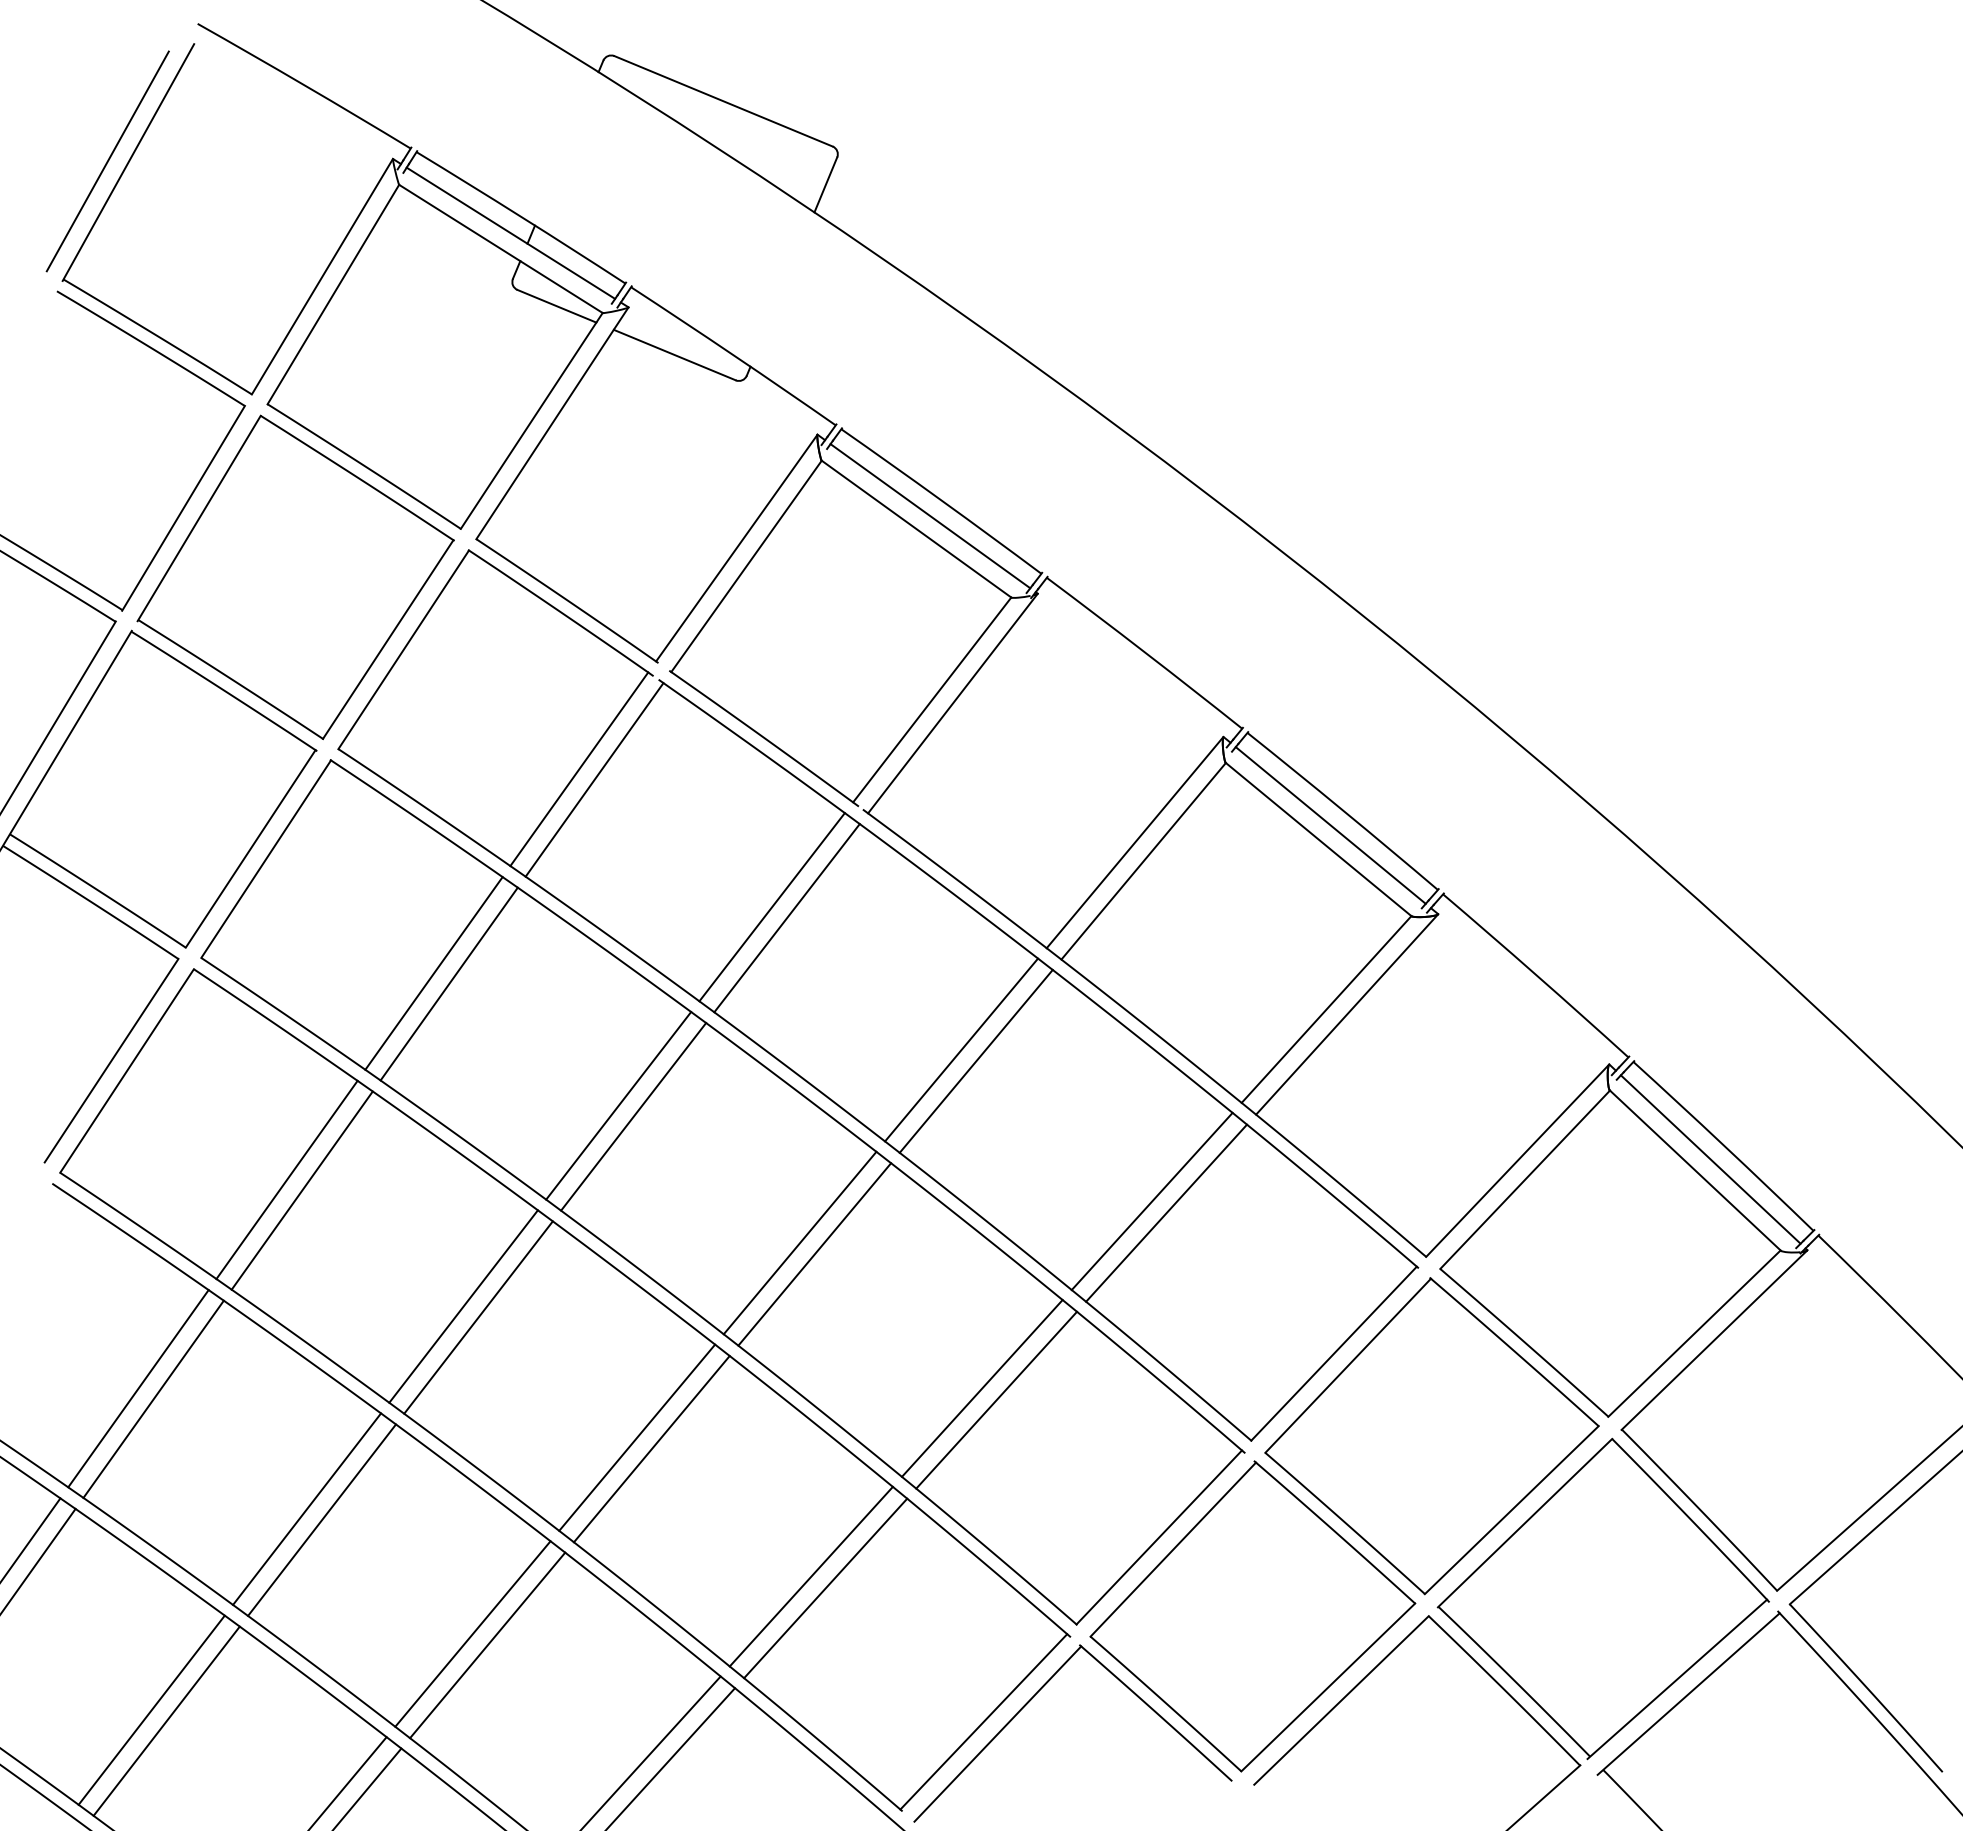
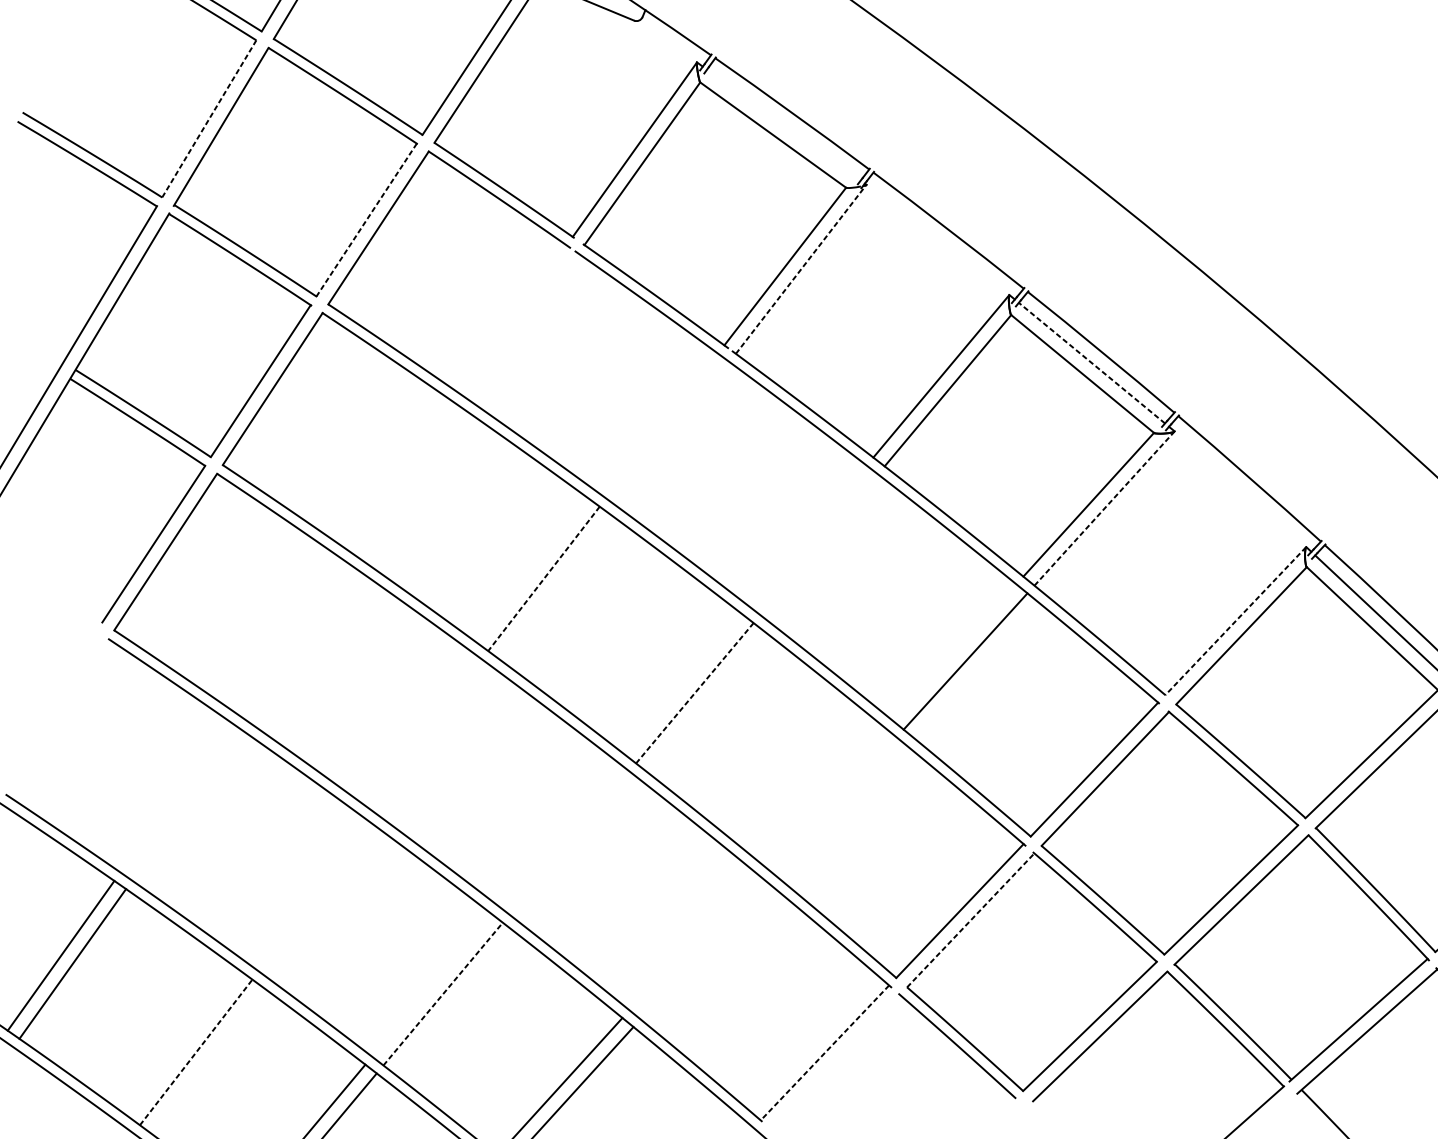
line: (183, 508) -> (209, 119), solid -> dashed
line: (930, 516) -> (783, 125), removed
line: (388, 639) -> (366, 220), solid -> dashed
line: (952, 703) -> (800, 269), solid -> dashed
line: (579, 769) -> (513, 320), removed
line: (594, 779) -> (525, 327), removed
line: (1330, 825) -> (1091, 363), solid -> dashed
line: (771, 907) -> (661, 426), removed
line: (786, 918) -> (673, 434), removed
line: (433, 973) -> (401, 477), removed
line: (448, 983) -> (413, 484), removed
line: (1347, 1014) -> (1104, 508), solid -> dashed
line: (961, 1049) -> (807, 535), removed
line: (975, 1060) -> (818, 544), removed
line: (618, 1105) -> (543, 578), solid -> dashed
line: (633, 1116) -> (555, 587), removed
line: (1517, 1160) -> (1235, 620), solid -> dashed
line: (286, 1179) -> (288, 635), removed
line: (301, 1190) -> (299, 644), removed
line: (1151, 1201) -> (953, 652), removed
line: (799, 1242) -> (683, 684), removed
line: (814, 1254) -> (694, 693), solid -> dashed
line: (463, 1306) -> (424, 733), removed
line: (478, 1317) -> (436, 741), removed
line: (138, 1388) -> (174, 796), removed
line: (981, 1388) -> (823, 796), removed
line: (153, 1398) -> (186, 804), removed
line: (996, 1399) -> (834, 804), removed
line: (637, 1437) -> (558, 834), removed
line: (651, 1449) -> (569, 843), removed
line: (307, 1508) -> (304, 888), removed
line: (321, 1519) -> (315, 897), removed
line: (1173, 1549) -> (970, 920), solid -> dashed
line: (810, 1576) -> (691, 941), removed
line: (825, 1588) -> (703, 950), removed
line: (472, 1633) -> (431, 984), removed
line: (487, 1645) -> (443, 994), solid -> dashed
line: (151, 1709) -> (184, 1043), removed
line: (166, 1721) -> (196, 1052), solid -> dashed
line: (983, 1722) -> (824, 1053), solid -> dashed
line: (997, 1733) -> (835, 1061), removed

